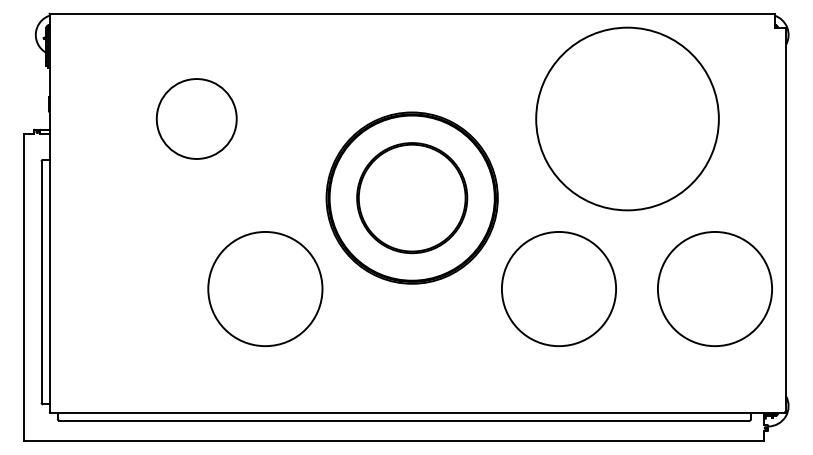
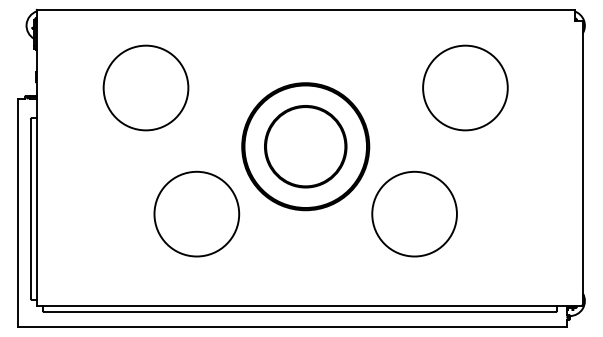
circle: (196, 118) -> (145, 87), size x1.43
circle: (627, 118) -> (465, 87), size x0.62
circle: (714, 288) -> (529, 213), removed

